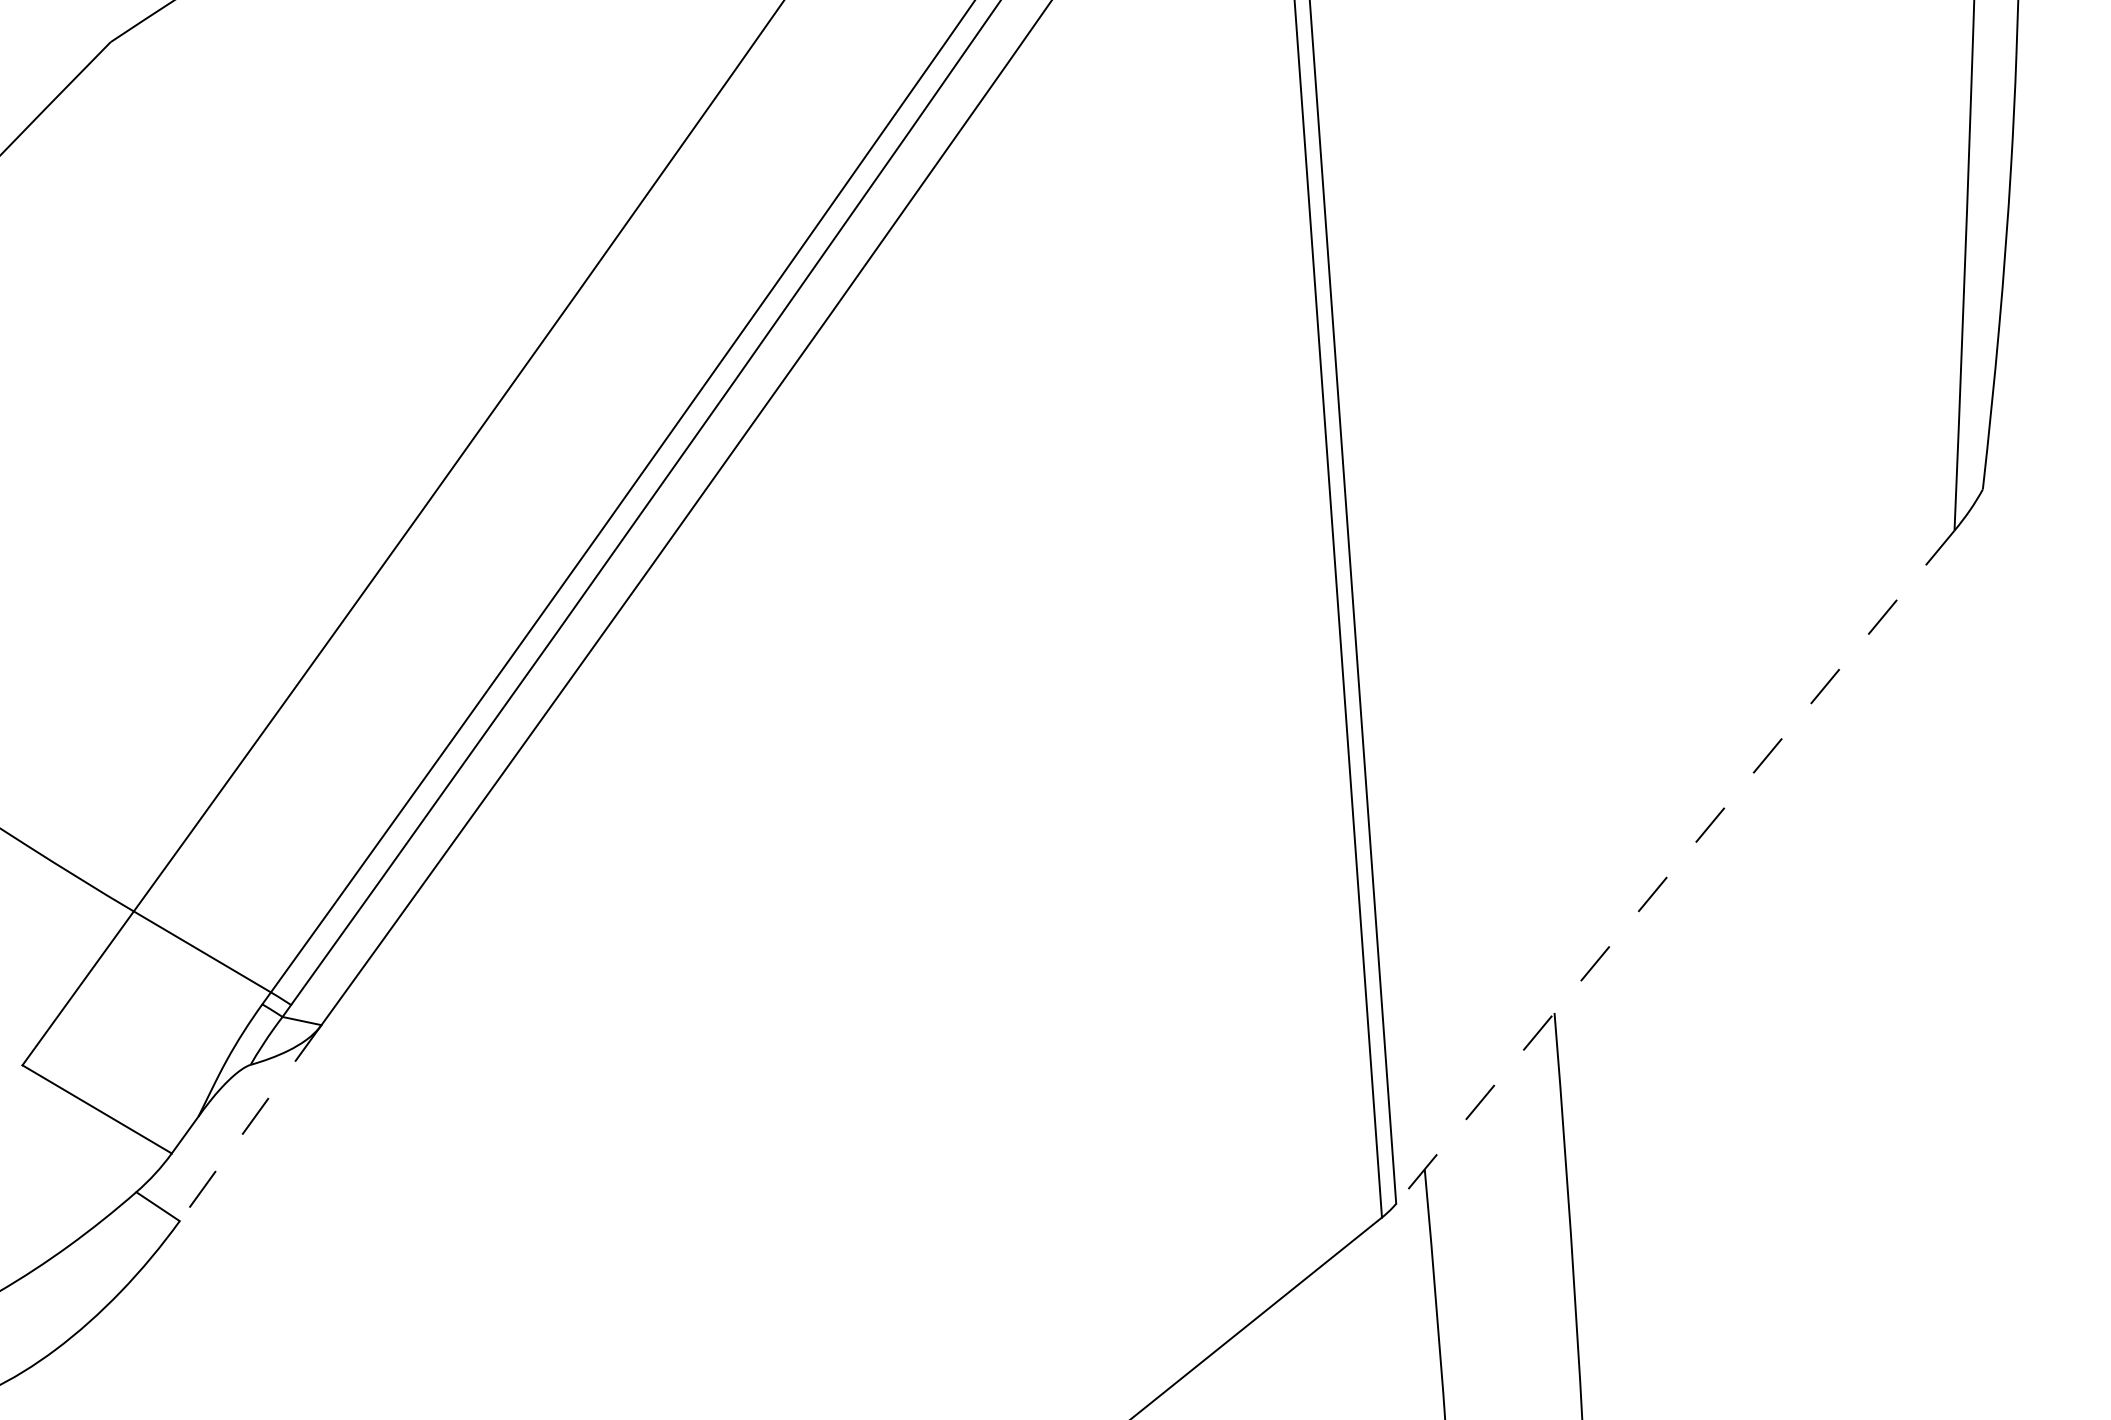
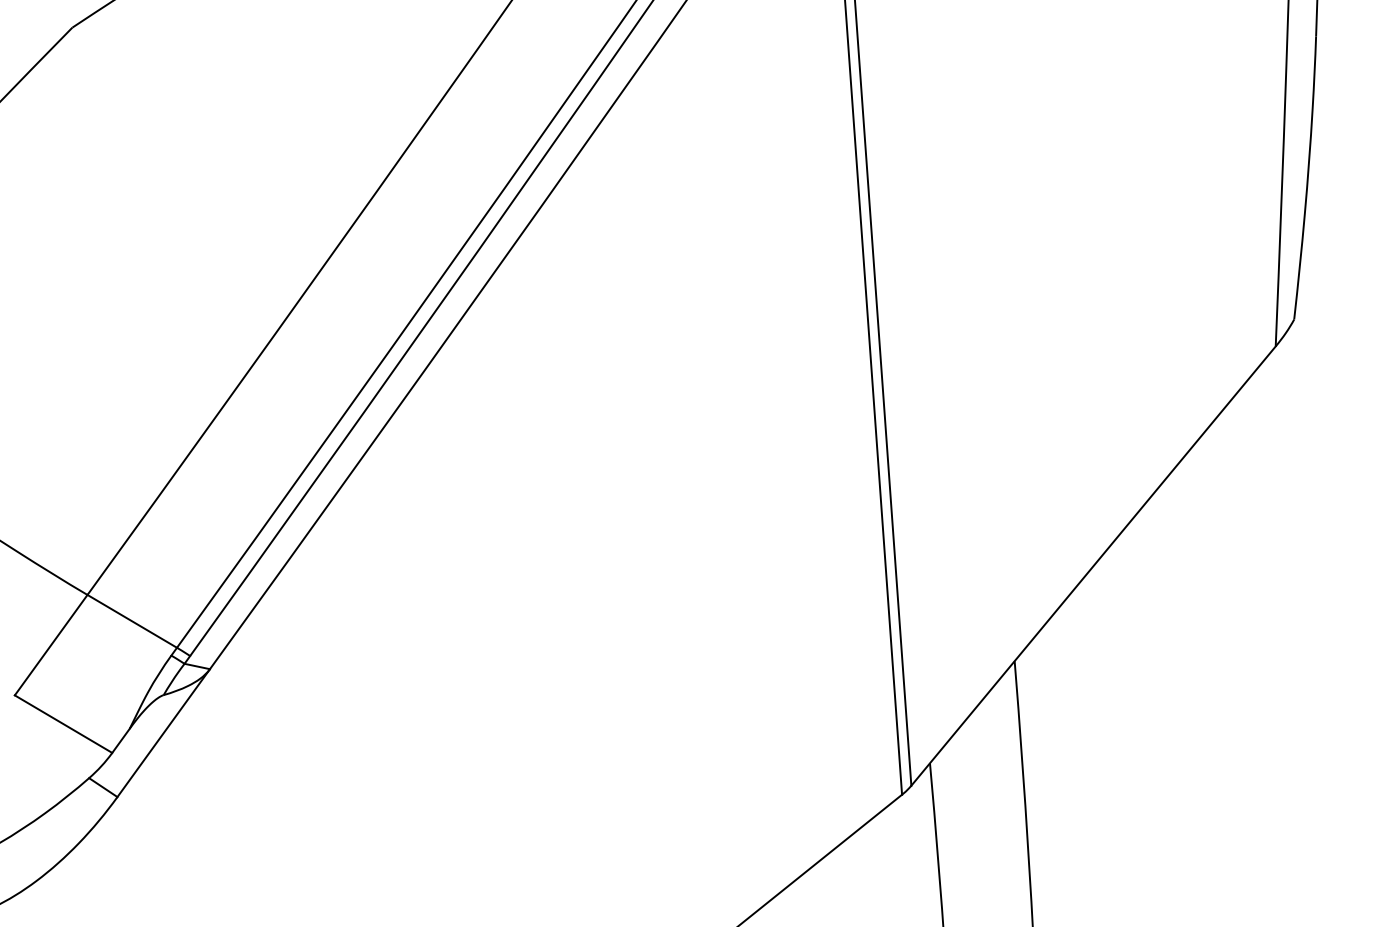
line: (1675, 867) -> (1093, 566), dashed -> solid
line: (250, 1123) -> (163, 733), dashed -> solid

